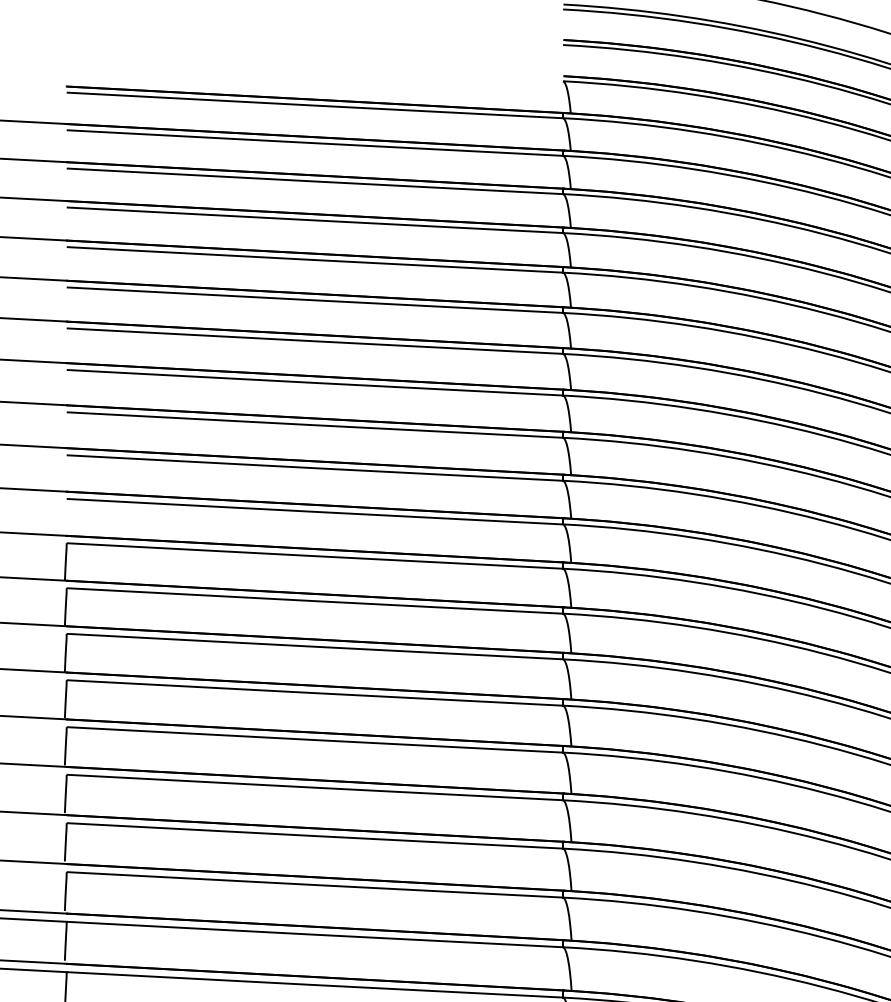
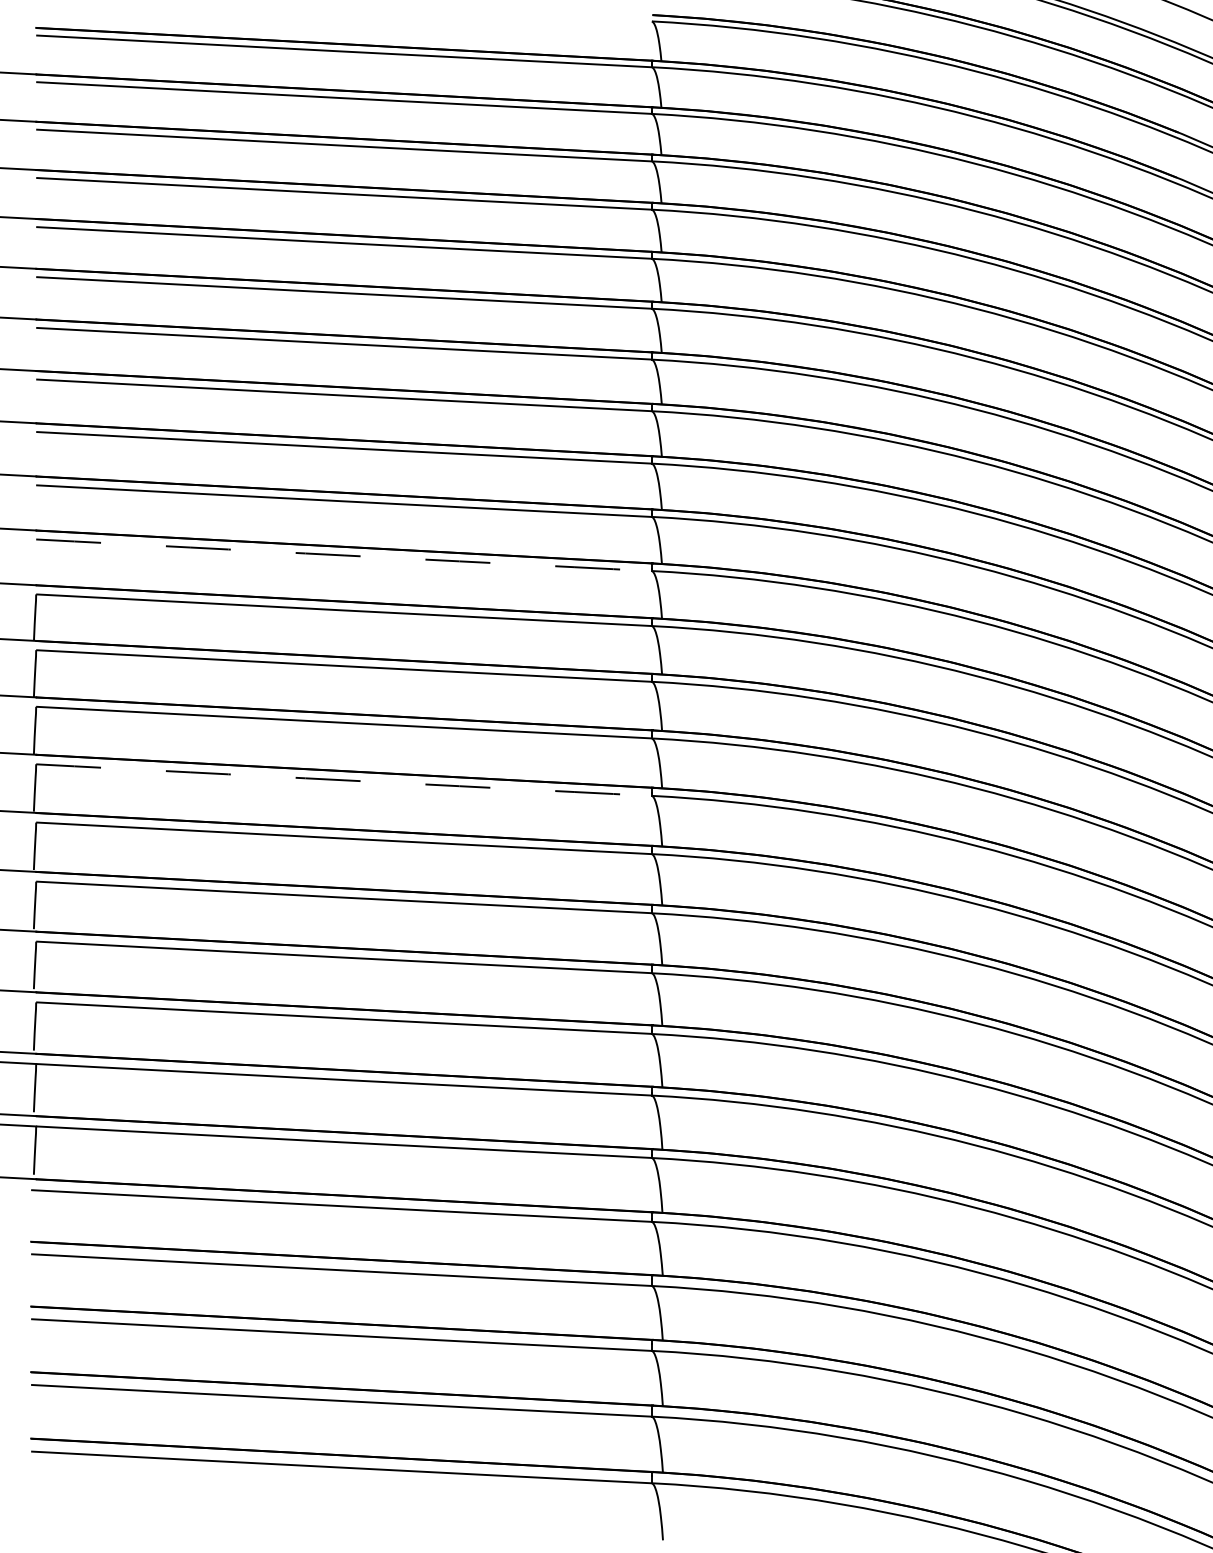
arc: (315, 511) -> (344, 555), solid -> dashed
arc: (315, 693) -> (344, 780), solid -> dashed

